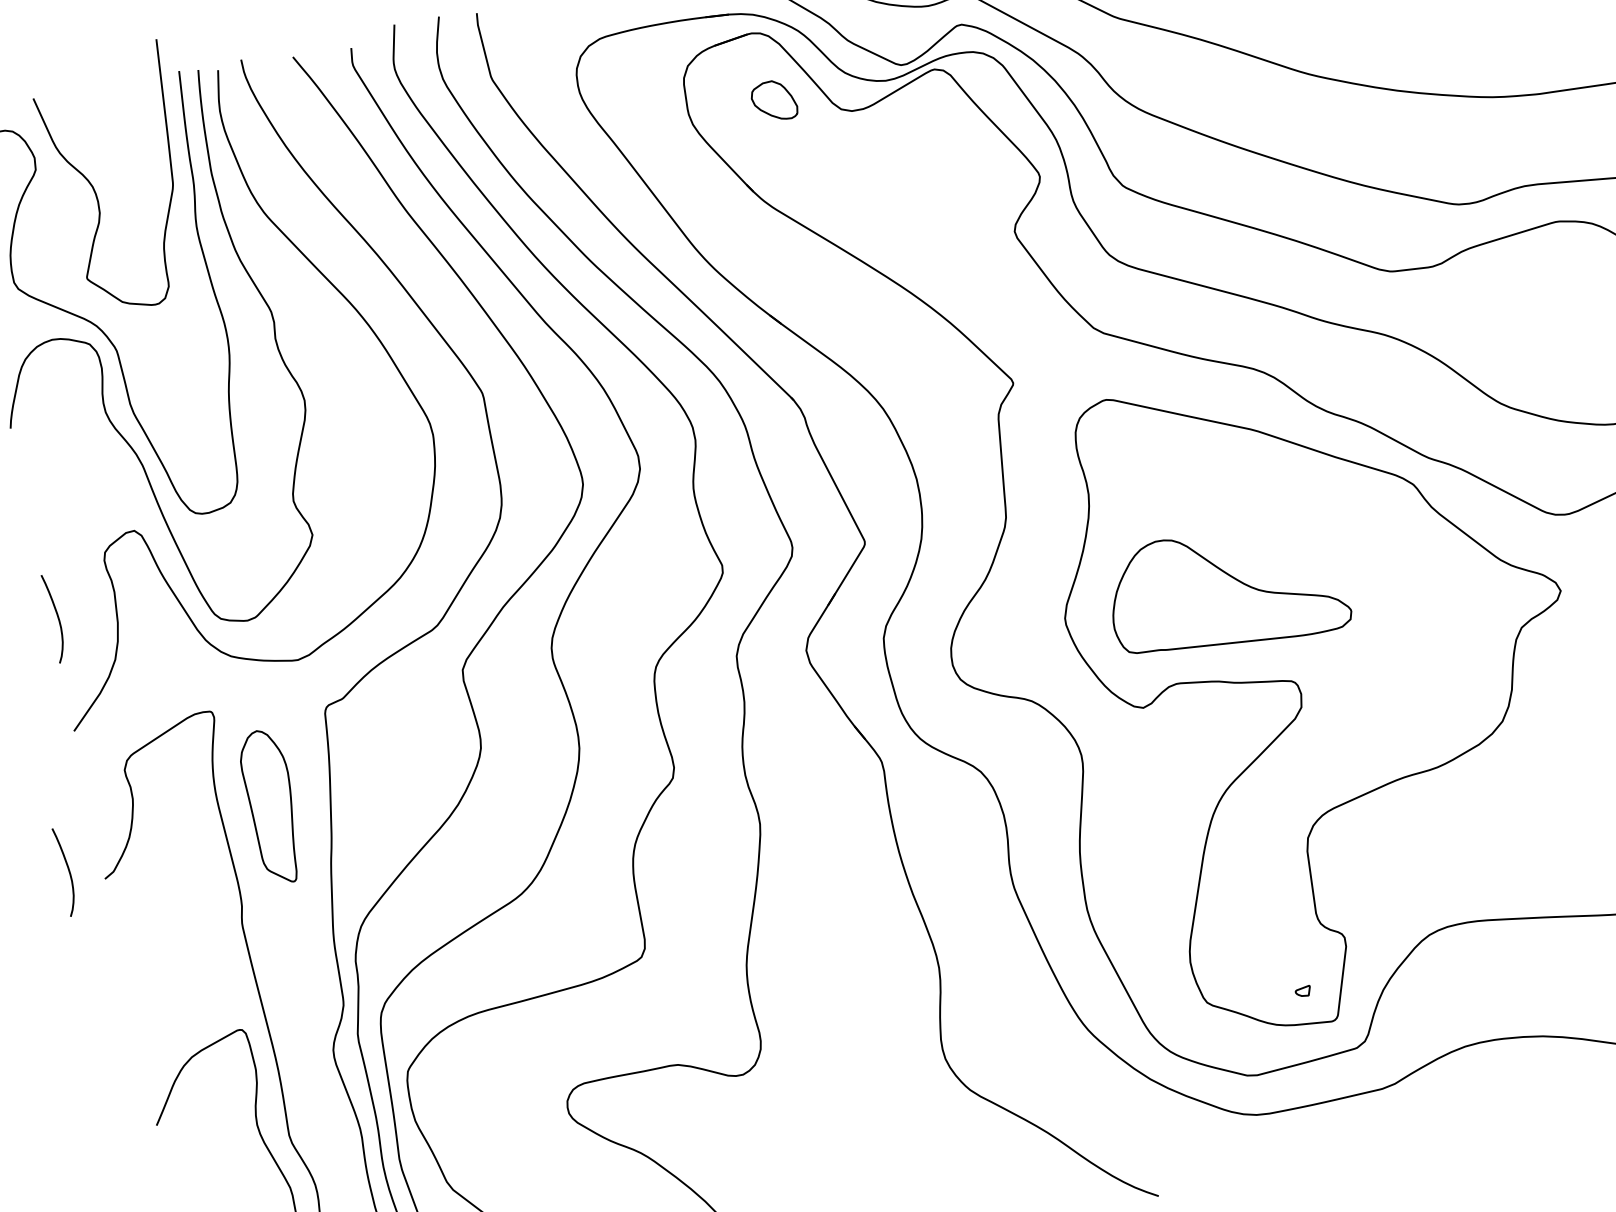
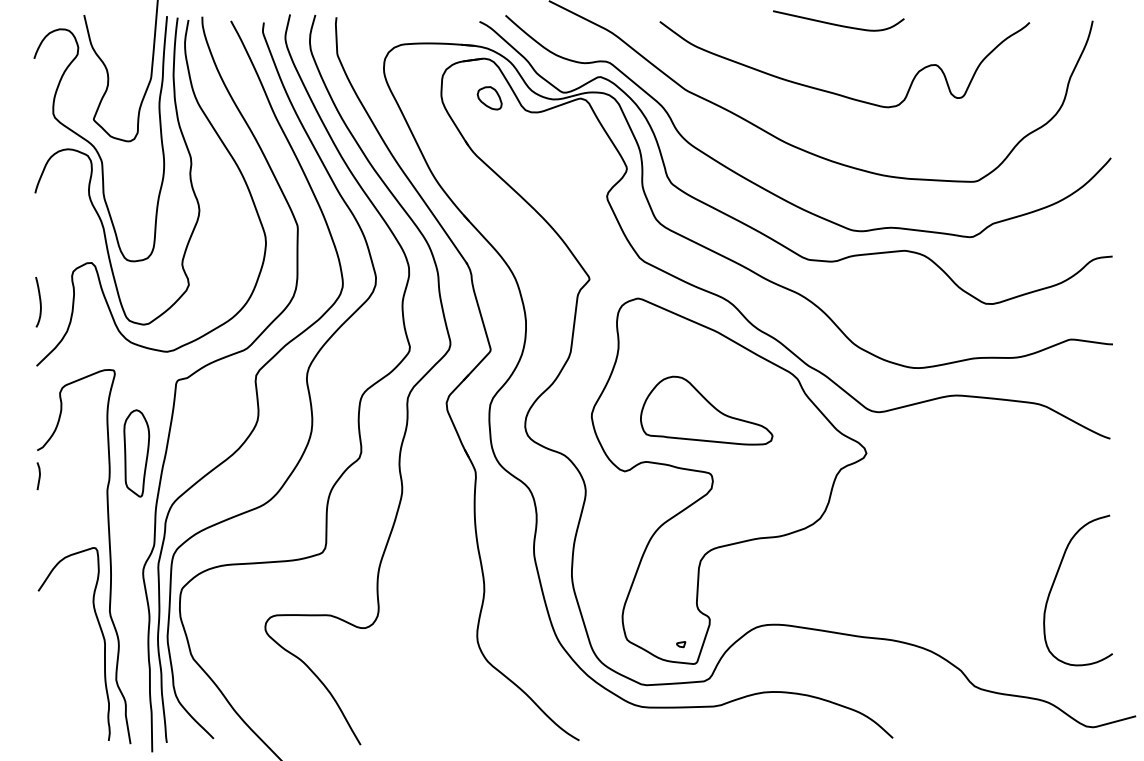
part: (1226, 589) -> (706, 410), moved
part: (271, 807) -> (136, 453), moved
curve: (67, 872) -> (17, 442), removed
curve: (116, 924) -> (38, 476), added

